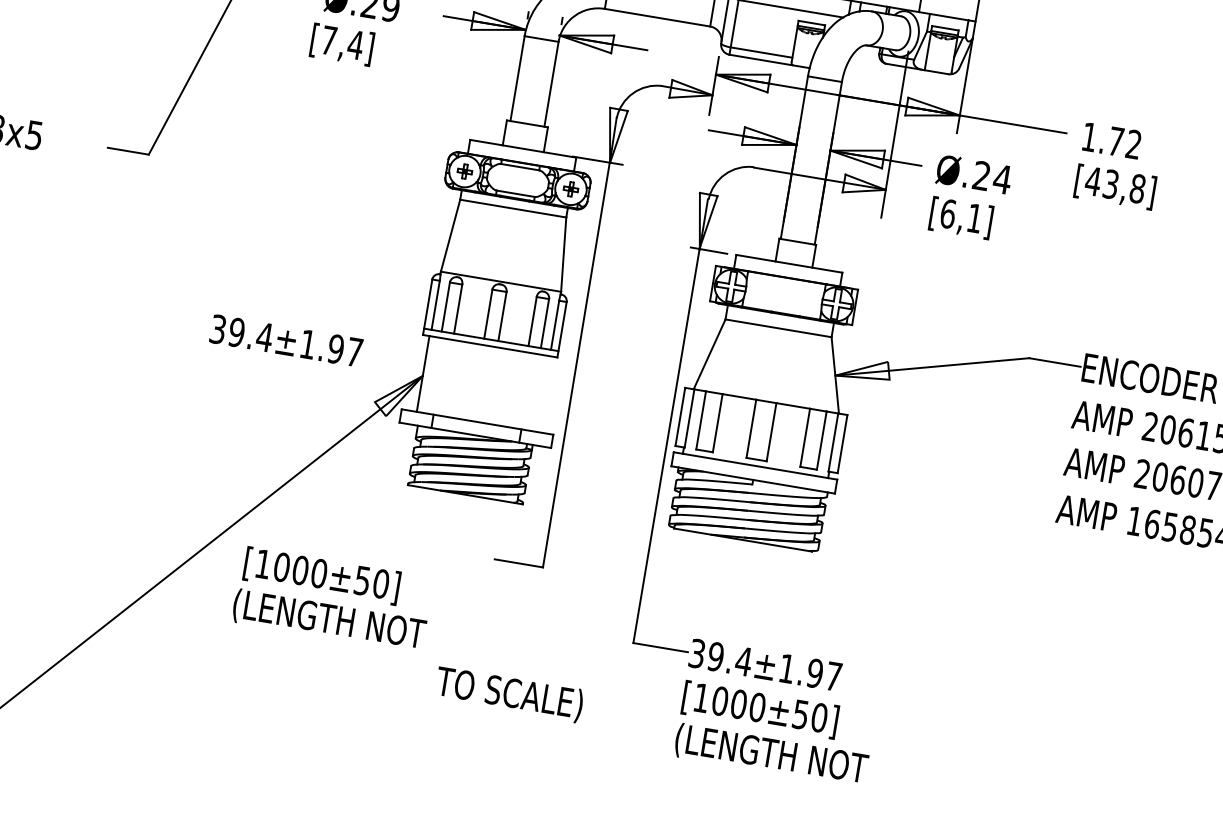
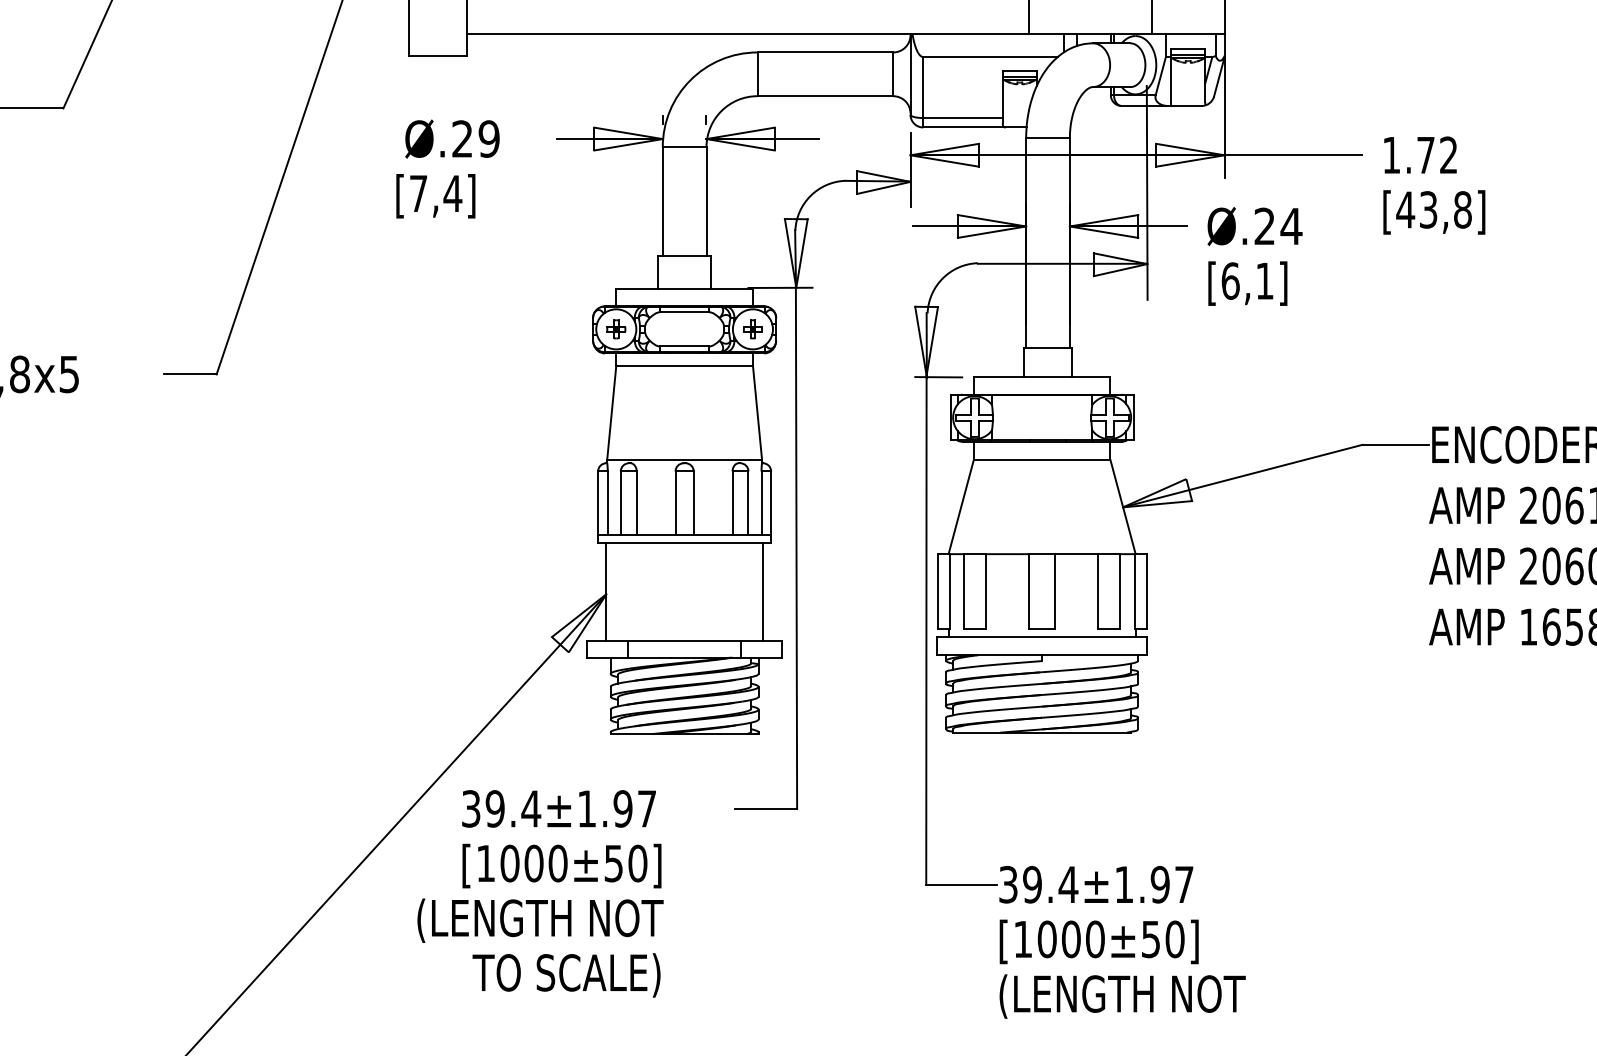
text: (285, 340) -> (558, 808), moved
line: (544, 394) -> (762, 591), added
text: (321, 575) -> (561, 865), moved
text: (509, 694) -> (566, 975), moved

